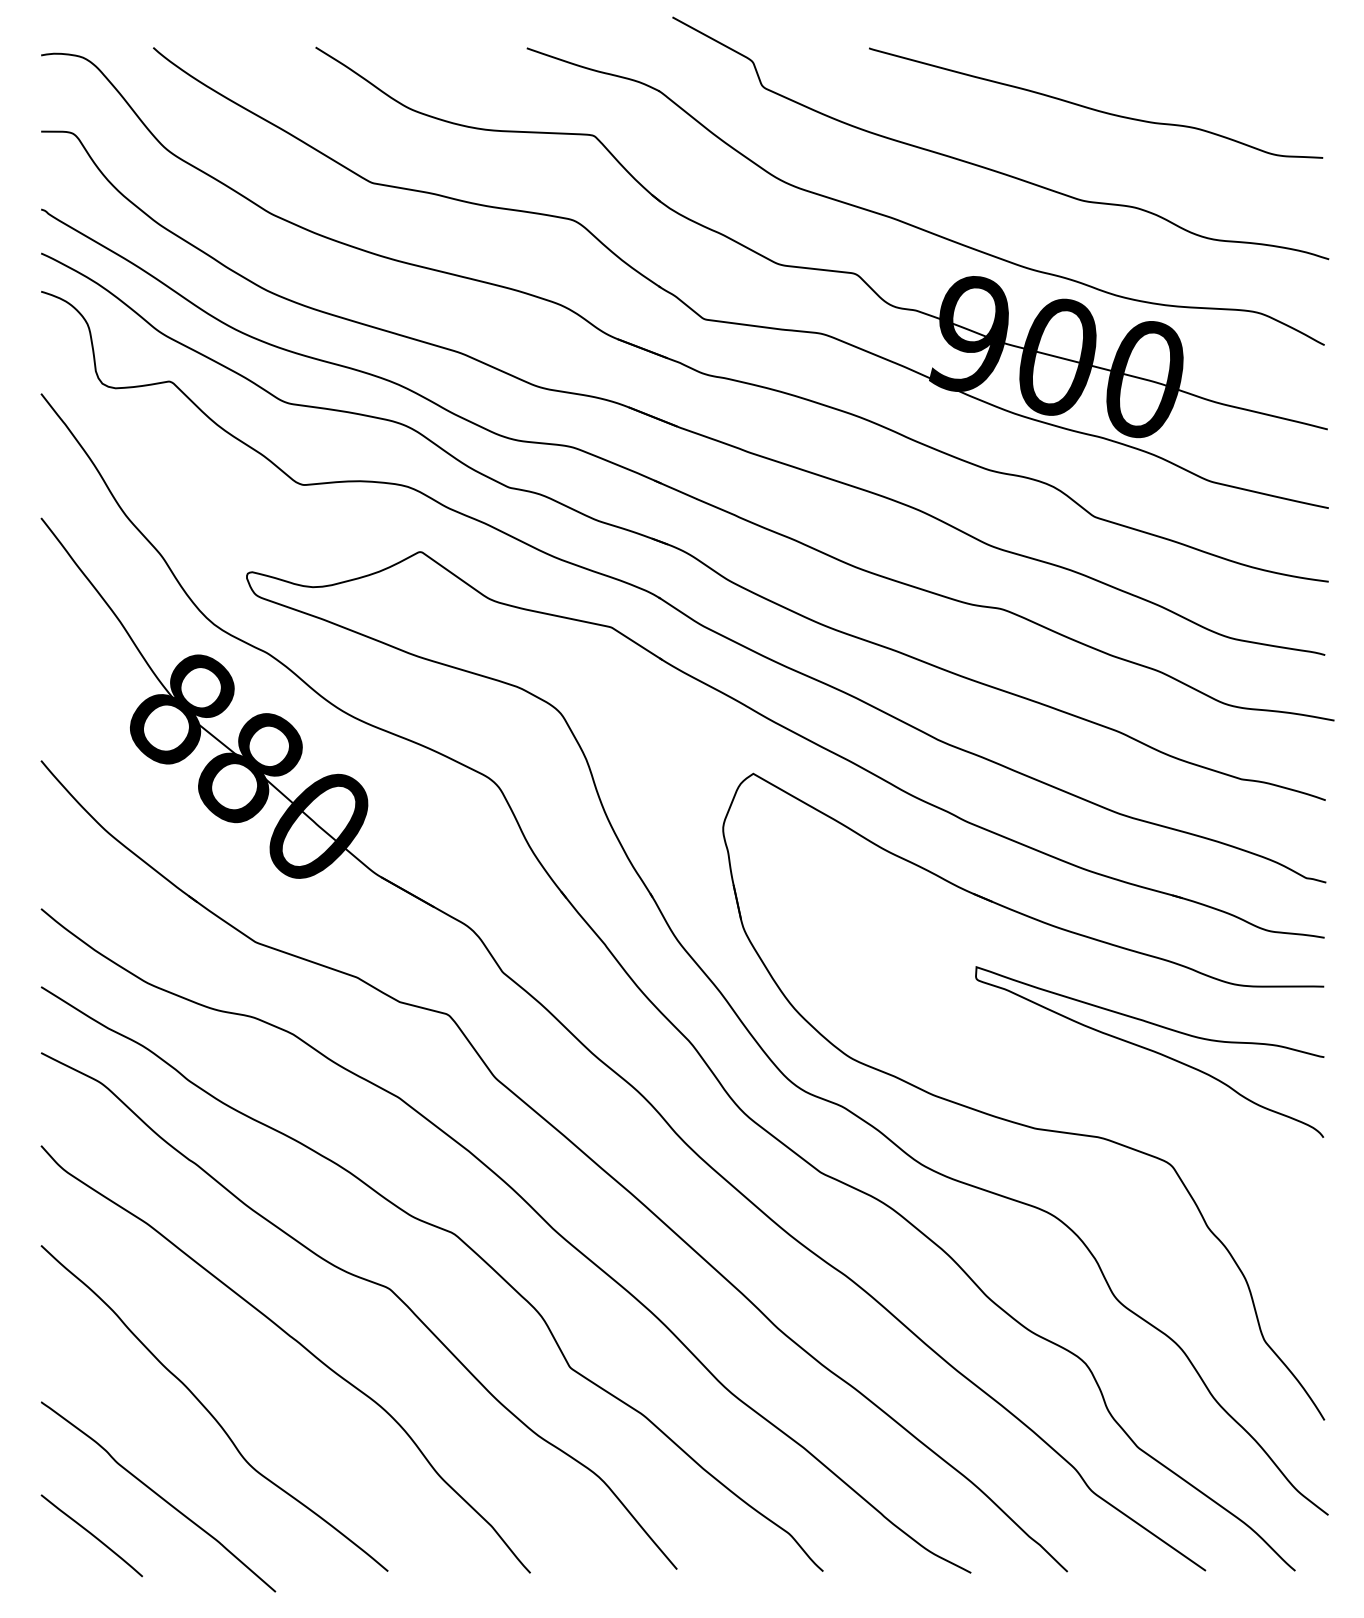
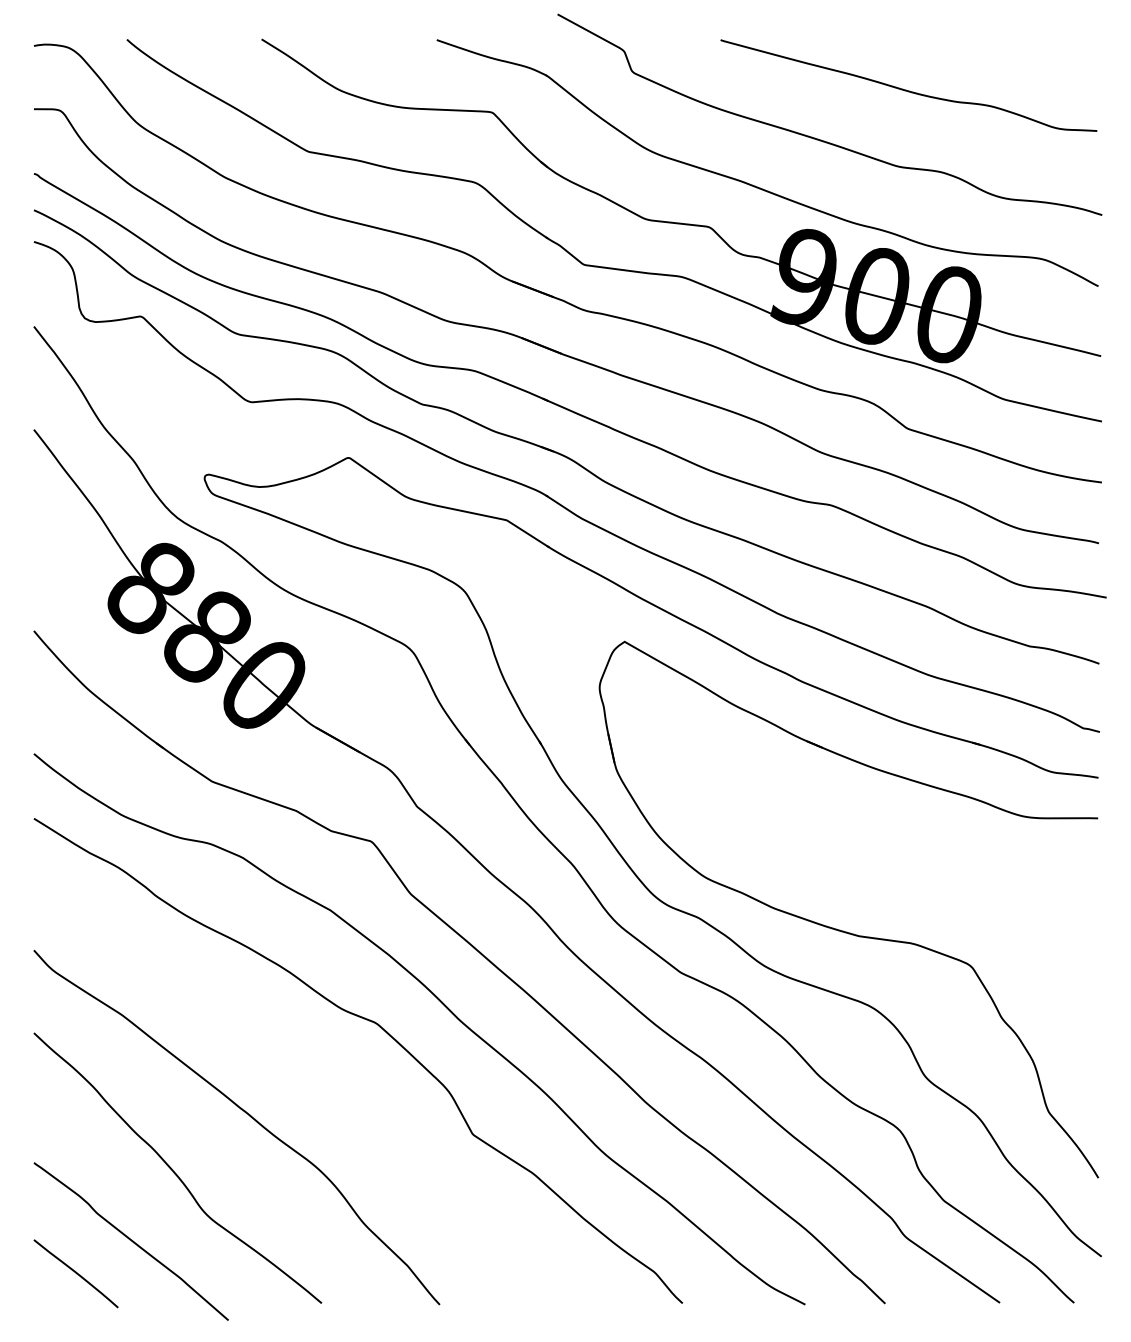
curve: (1149, 1050) -> (953, 871), removed
curve: (372, 1283) -> (308, 1064), removed

